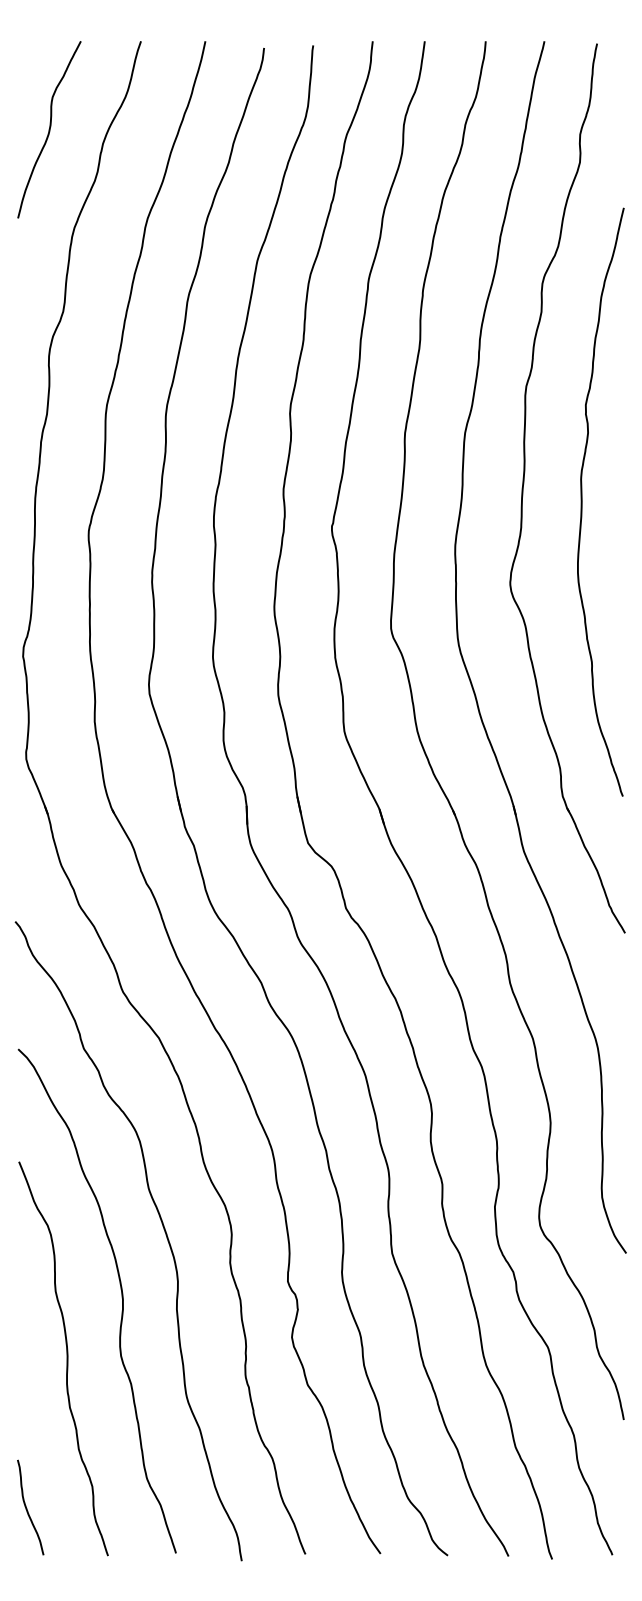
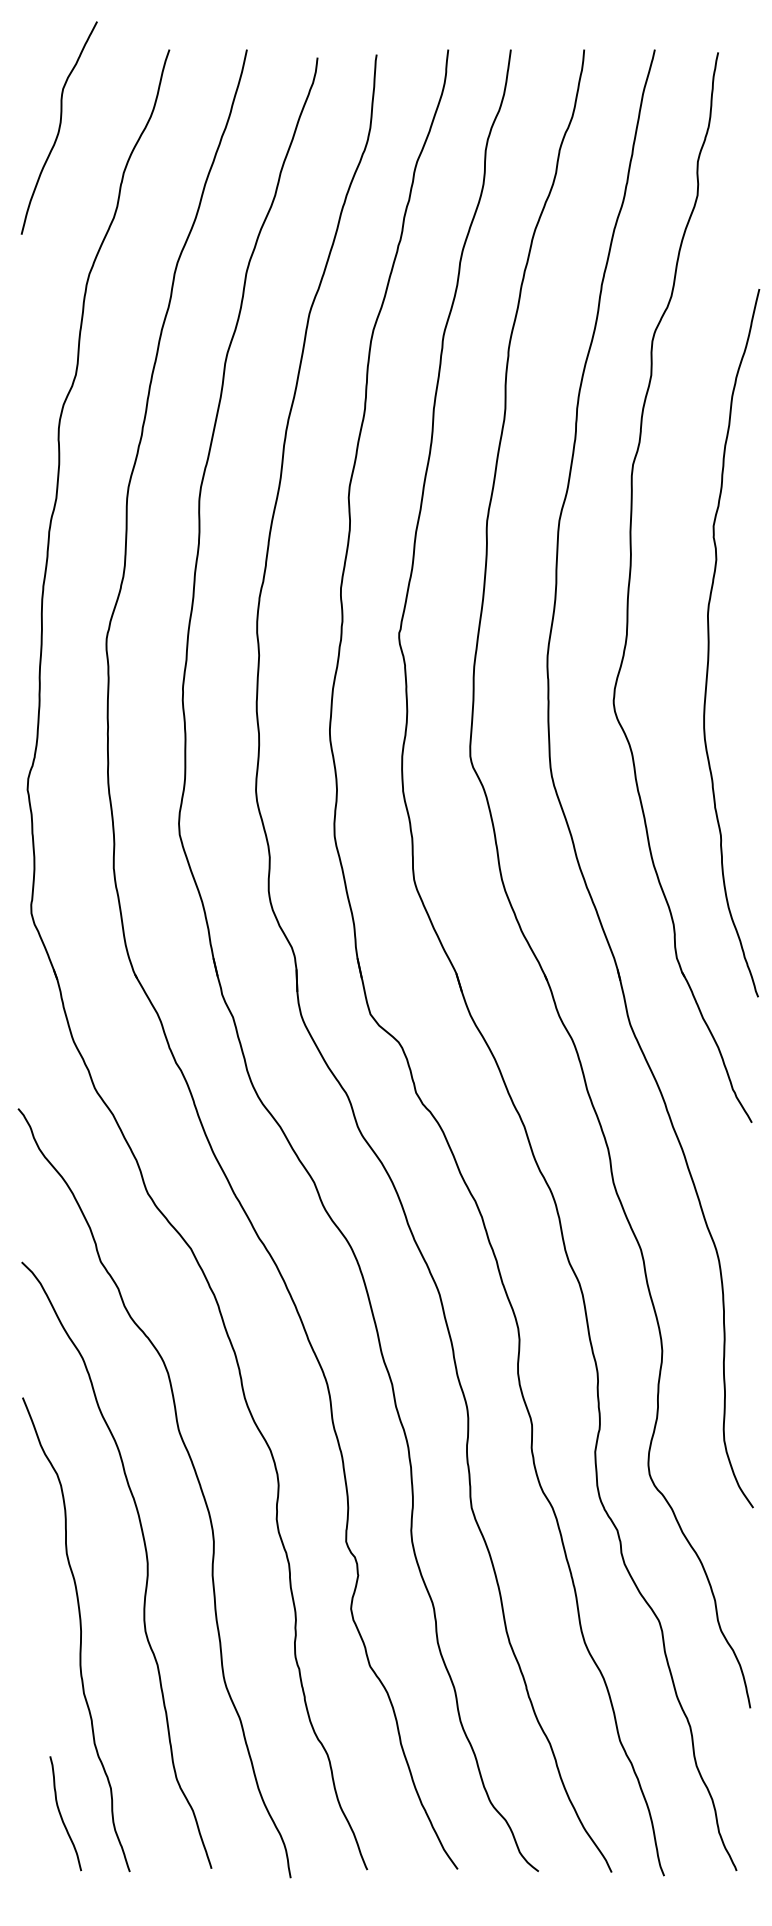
curve: (48, 129) -> (58, 127), moved
curve: (582, 502) -> (709, 643), moved
curve: (27, 1508) -> (61, 1814), moved

